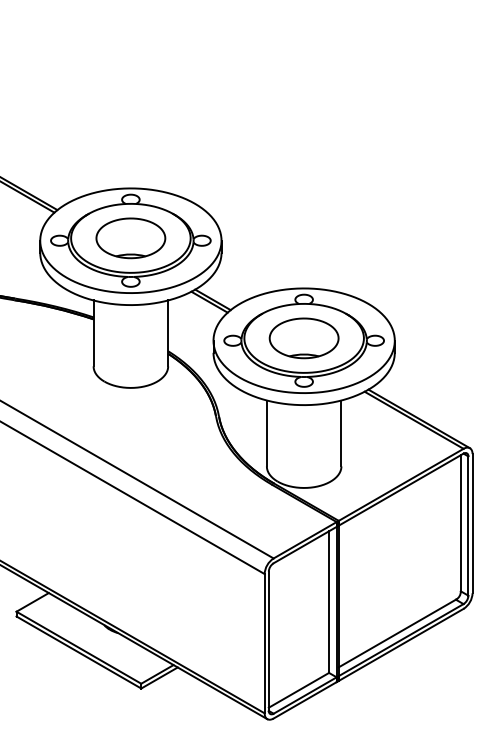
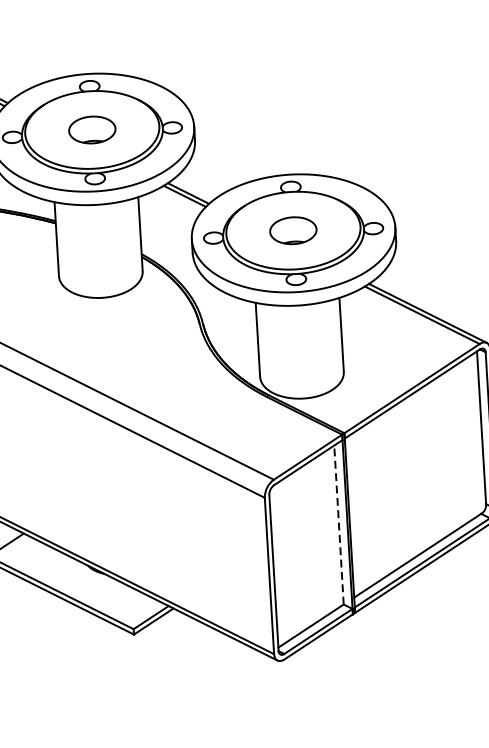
part: (130, 238) -> (91, 130), size x0.6
part: (303, 338) -> (292, 230), size x0.6
line: (329, 602) -> (339, 525), solid -> dashed

